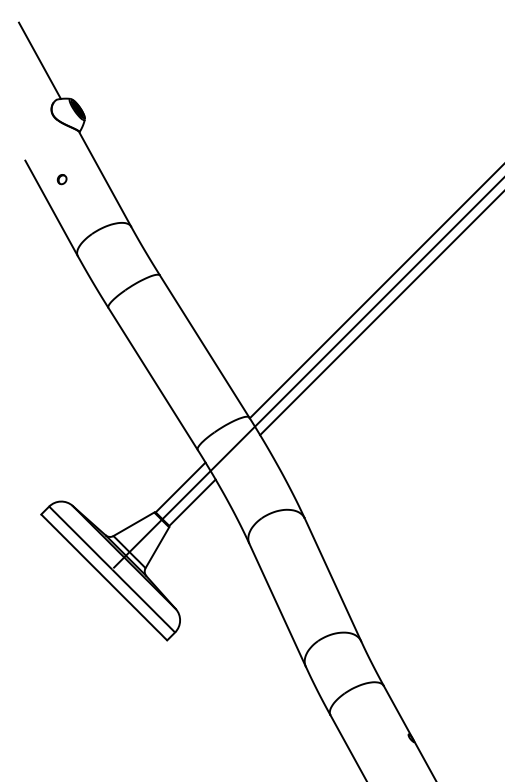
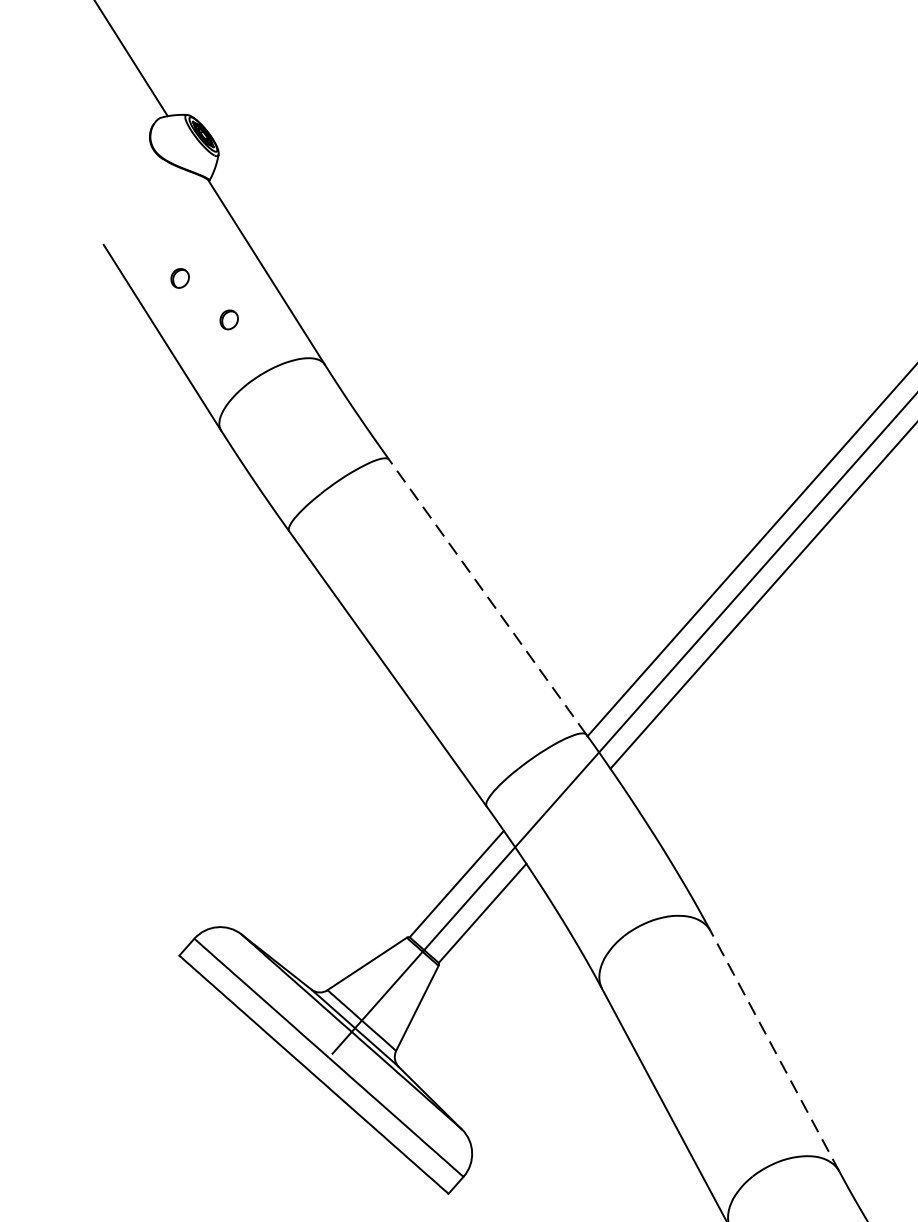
part: (84, 201) -> (227, 319), added
line: (204, 346) -> (487, 597), solid -> dashed
line: (332, 579) -> (774, 1050), solid -> dashed

